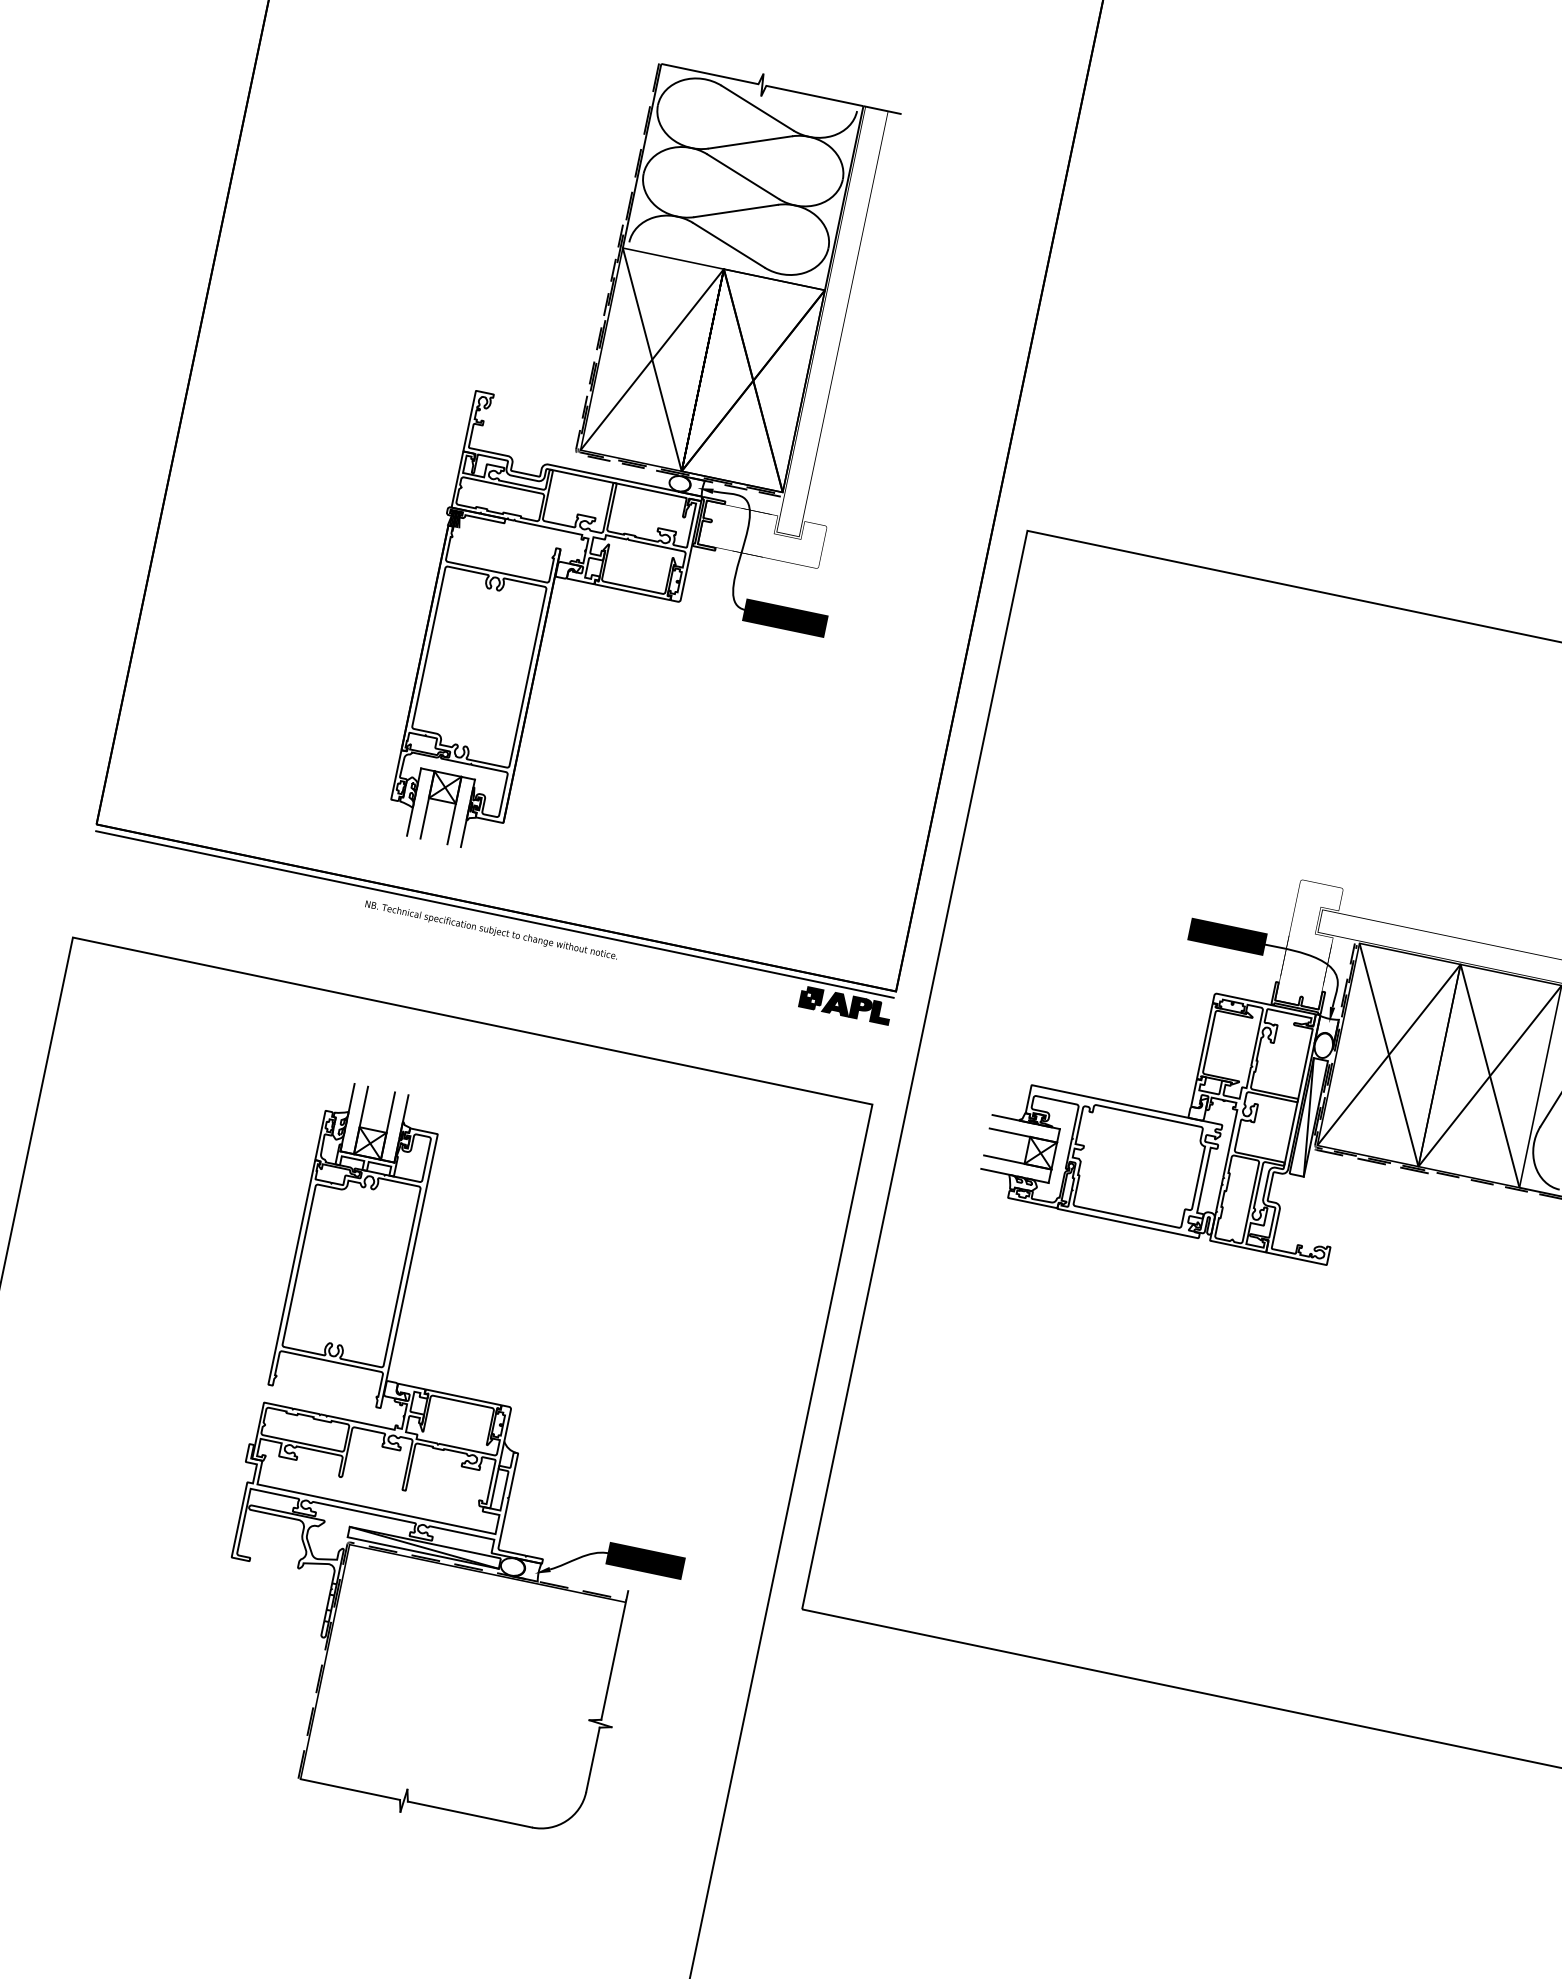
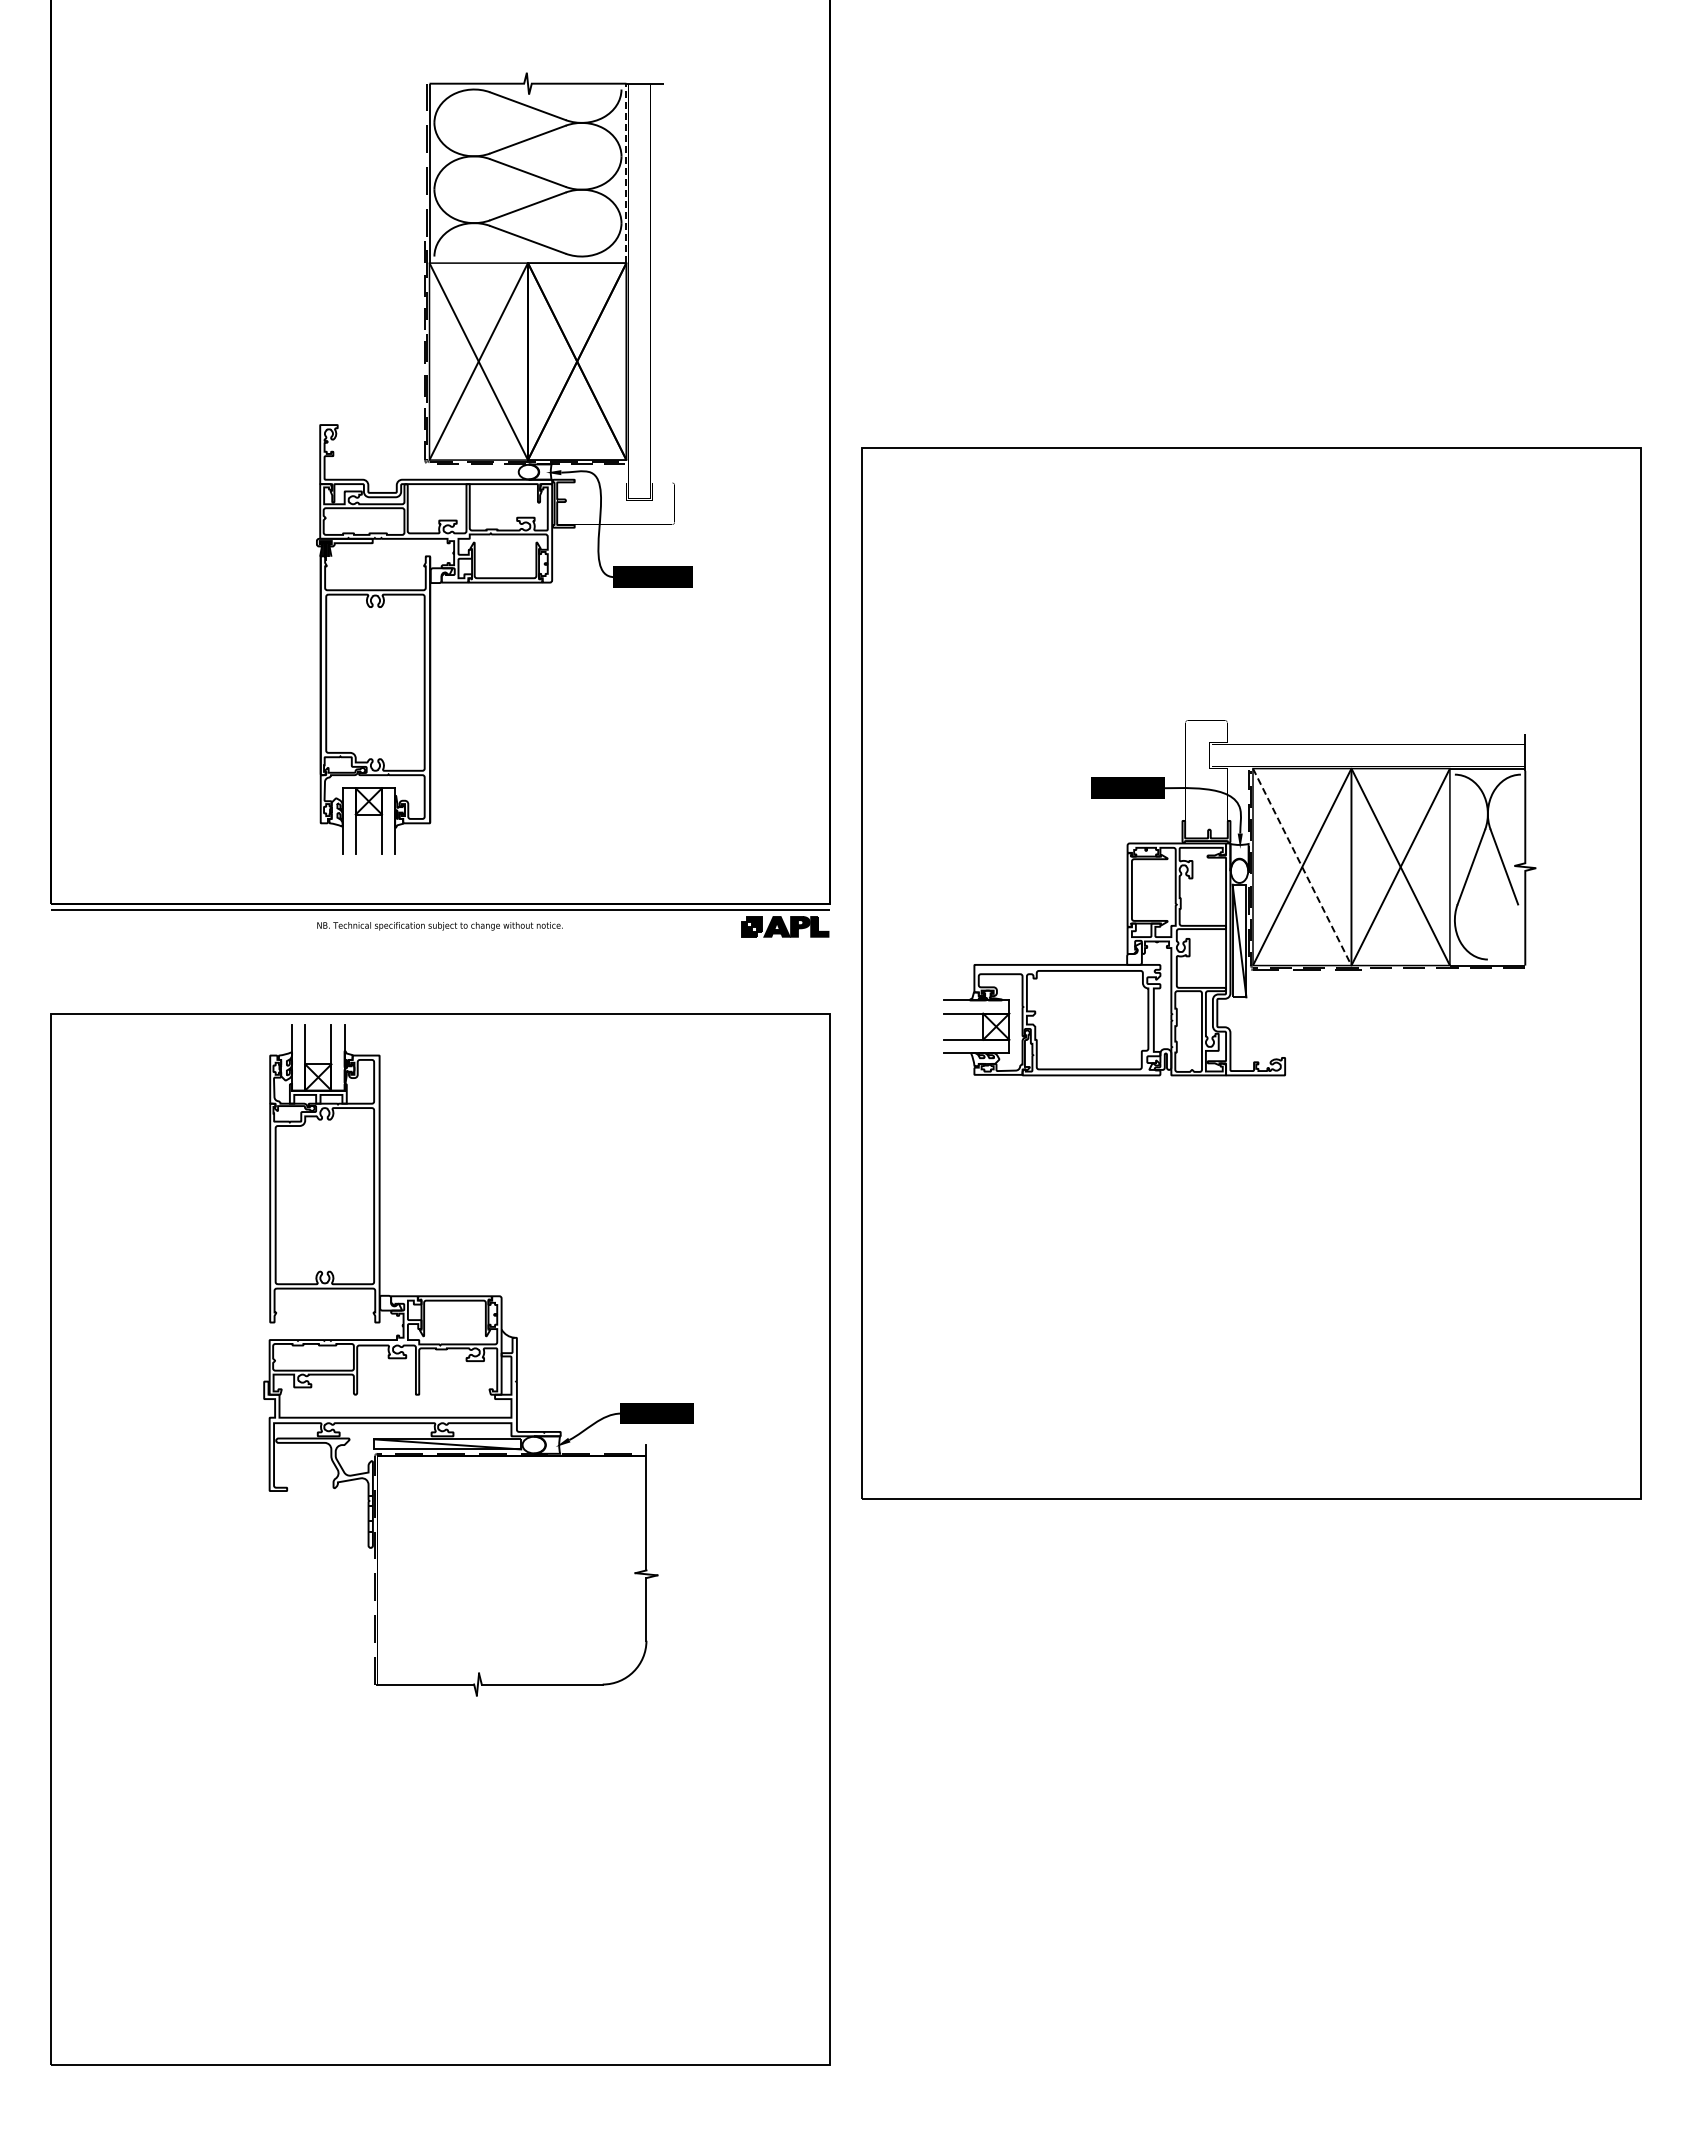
line: (844, 198) -> (626, 173), solid -> dashed
line: (1389, 1055) -> (1302, 867), solid -> dashed
part: (473, 1468) -> (478, 1360), moved

